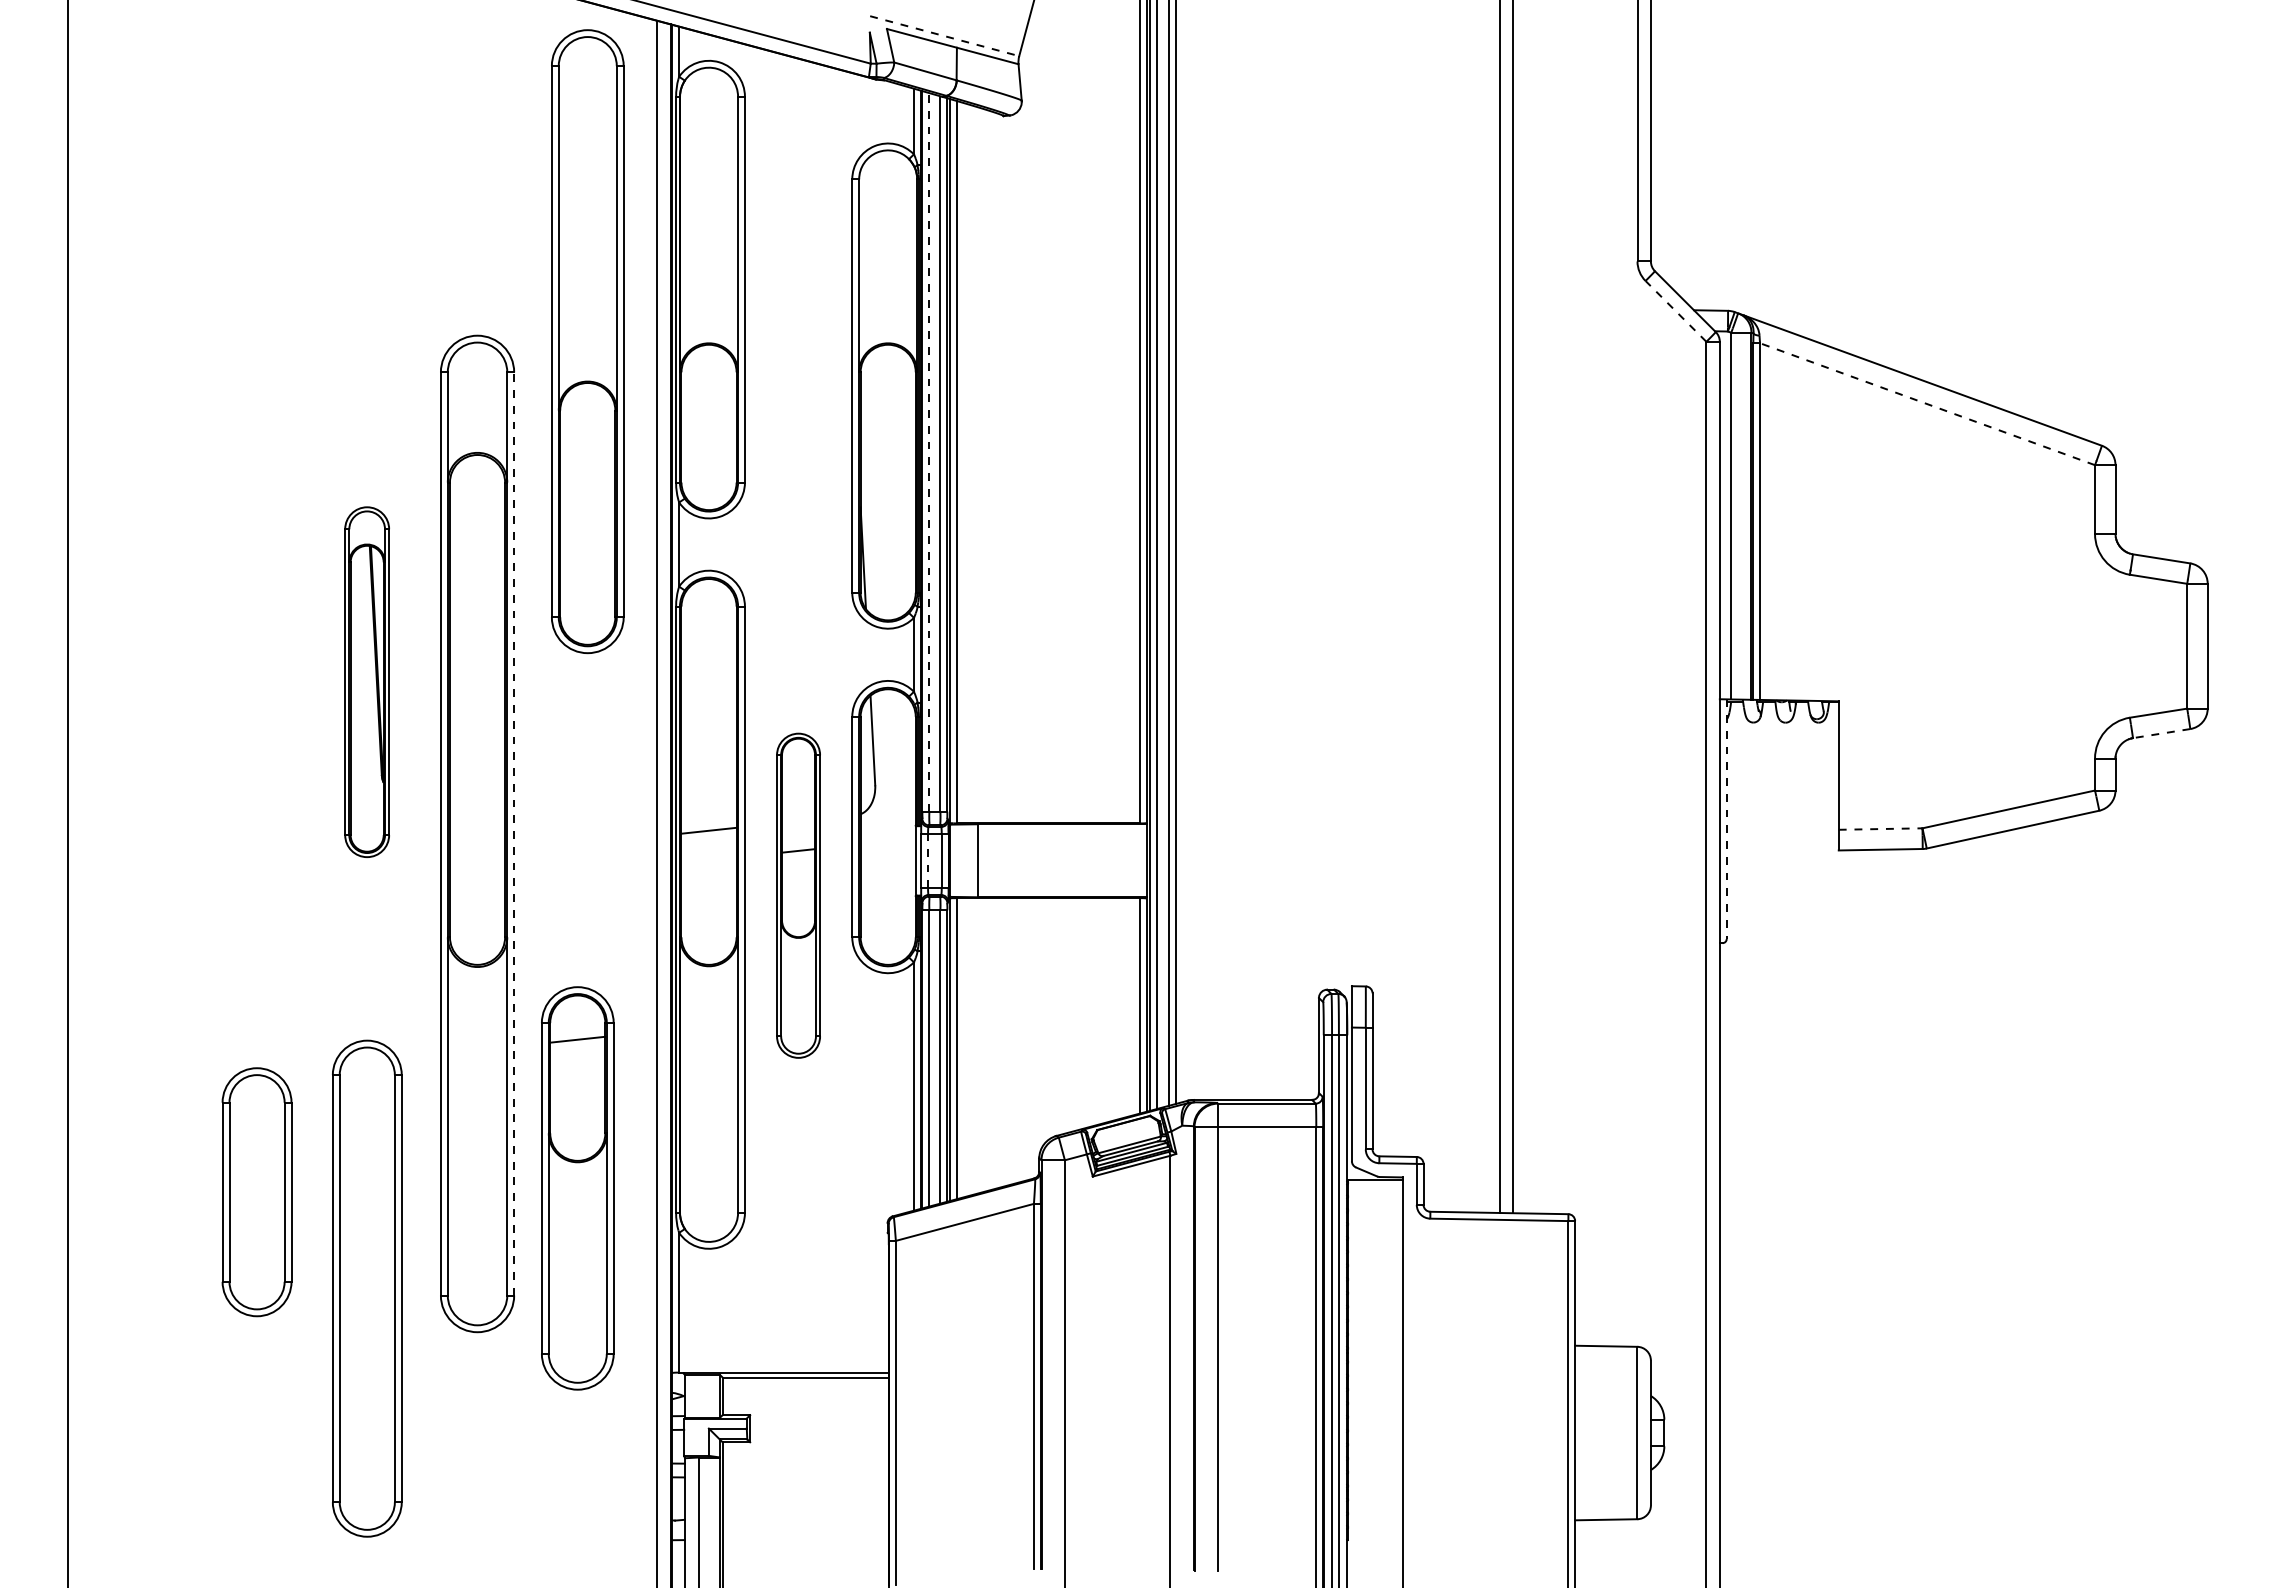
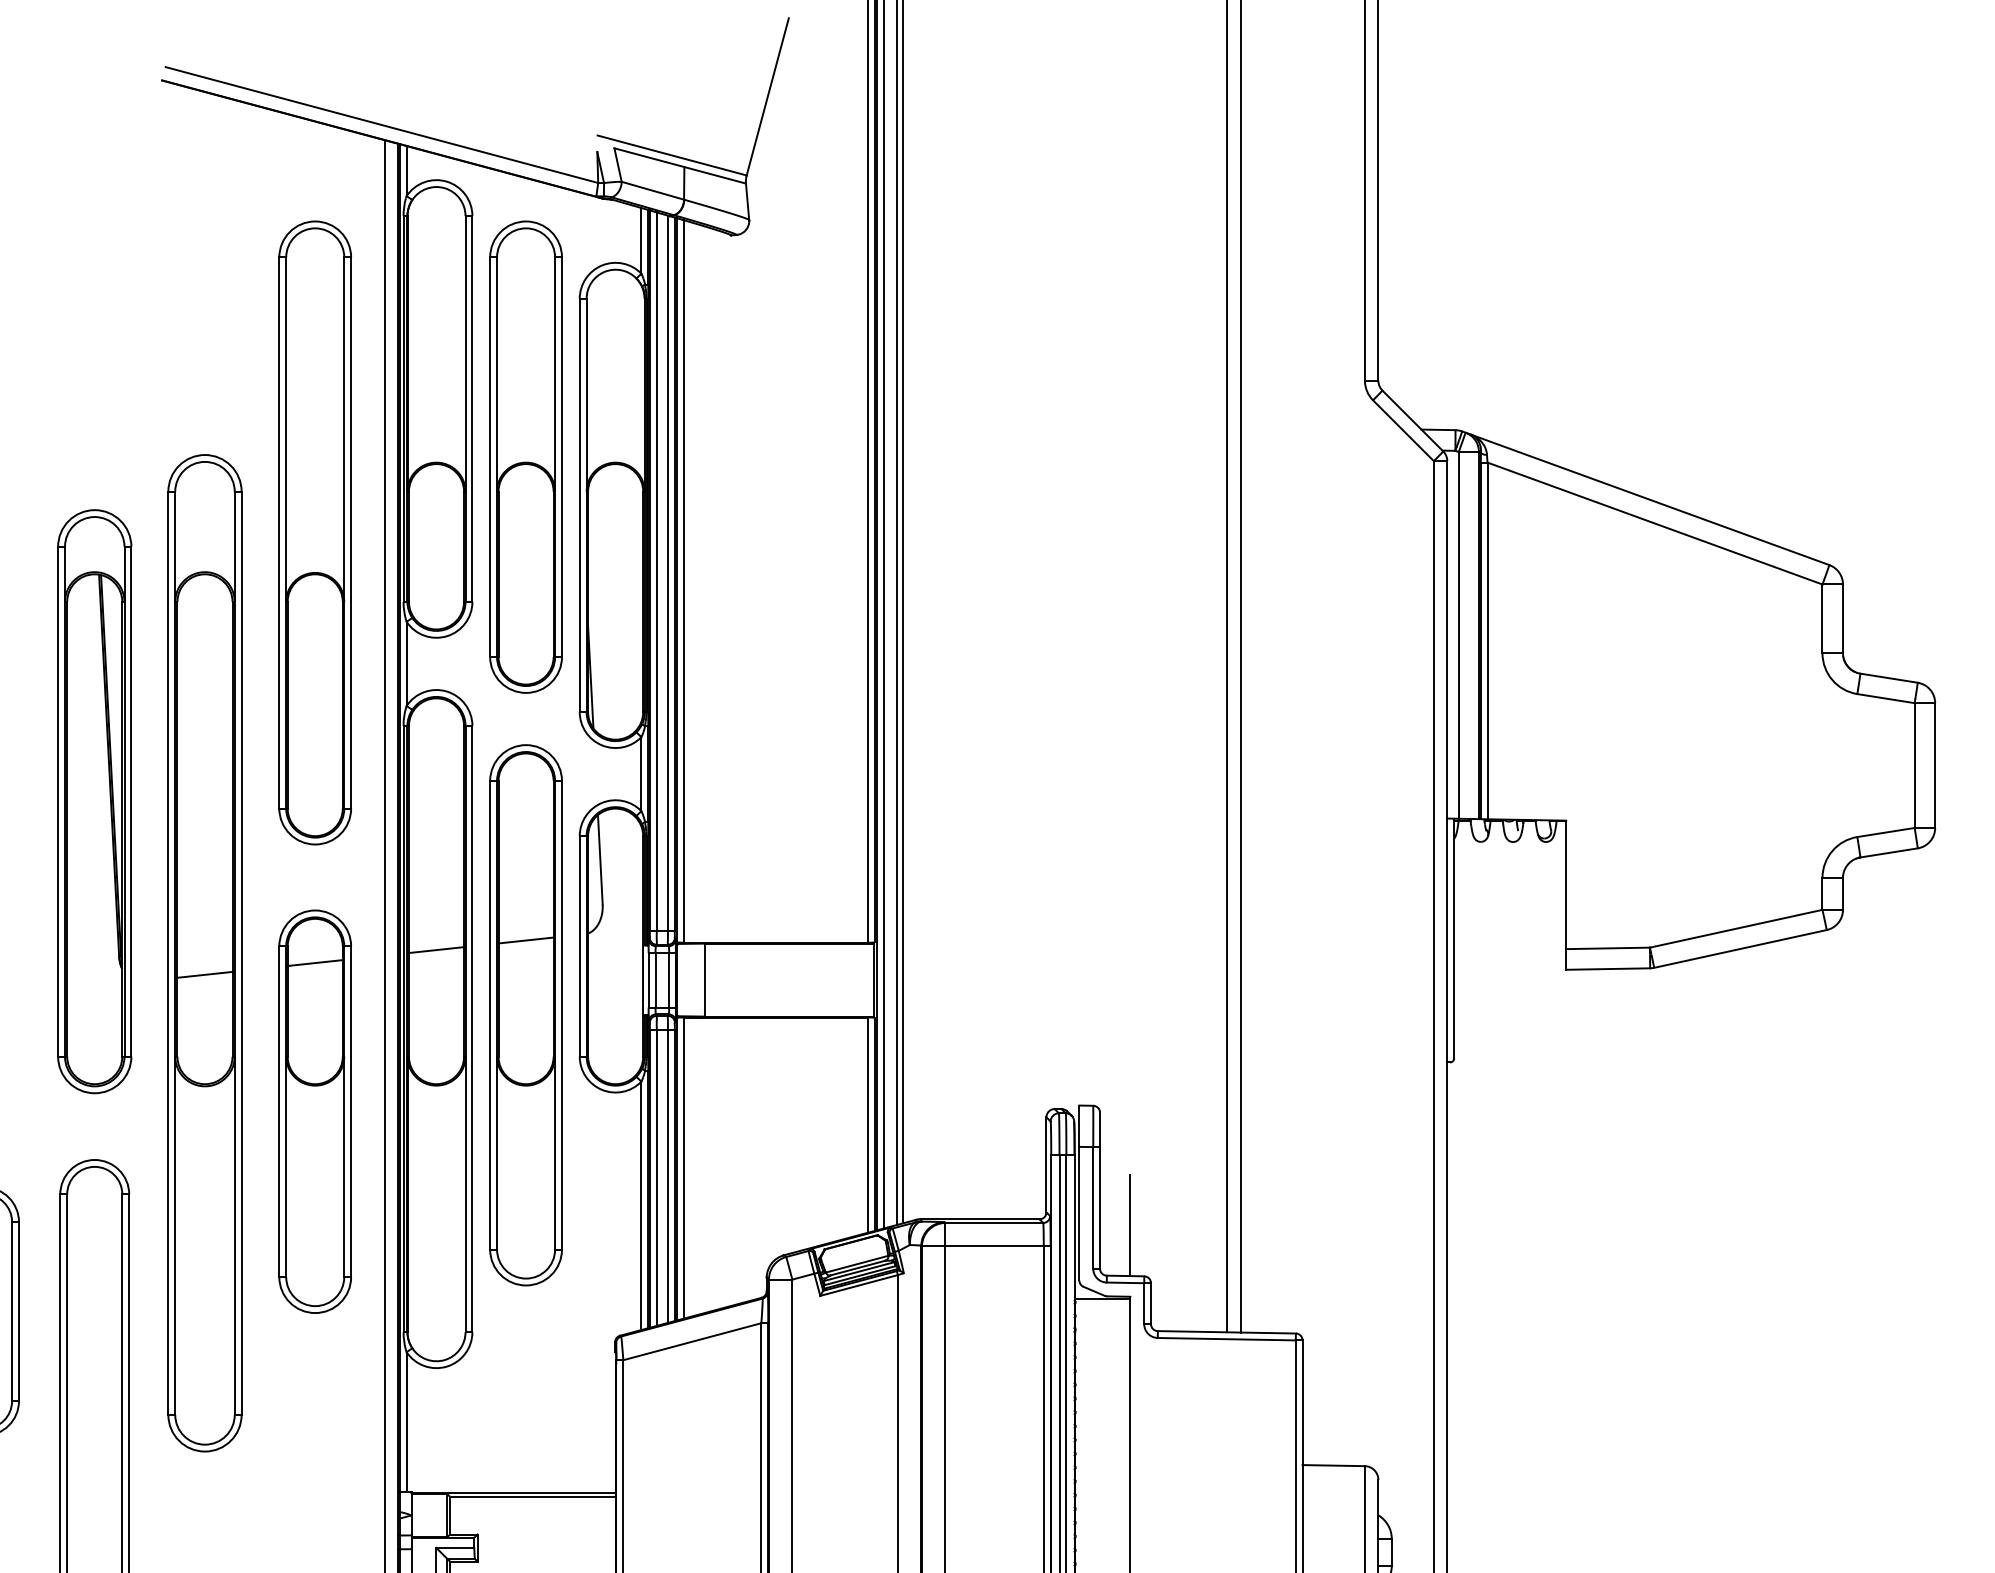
line: (945, 36) -> (672, 155), dashed -> solid
line: (1675, 311) -> (1402, 430), dashed -> solid
part: (798, 337) -> (525, 456), added
part: (587, 341) -> (314, 532), moved
line: (1927, 404) -> (1654, 523), dashed -> solid
line: (929, 451) -> (656, 570), dashed -> solid
part: (366, 681) -> (93, 800), size x1.67
line: (2161, 733) -> (1888, 852), dashed -> solid
line: (1726, 819) -> (1453, 938), dashed -> solid
line: (1880, 829) -> (1607, 948), dashed -> solid
line: (514, 833) -> (241, 952), dashed -> solid
line: (477, 855) -> (204, 974), added
line: (928, 860) -> (655, 979), dashed -> solid
part: (798, 895) -> (525, 1014), size x1.67
line: (1402, 1105) -> (1129, 1224), added
part: (577, 1188) -> (314, 1111), moved

